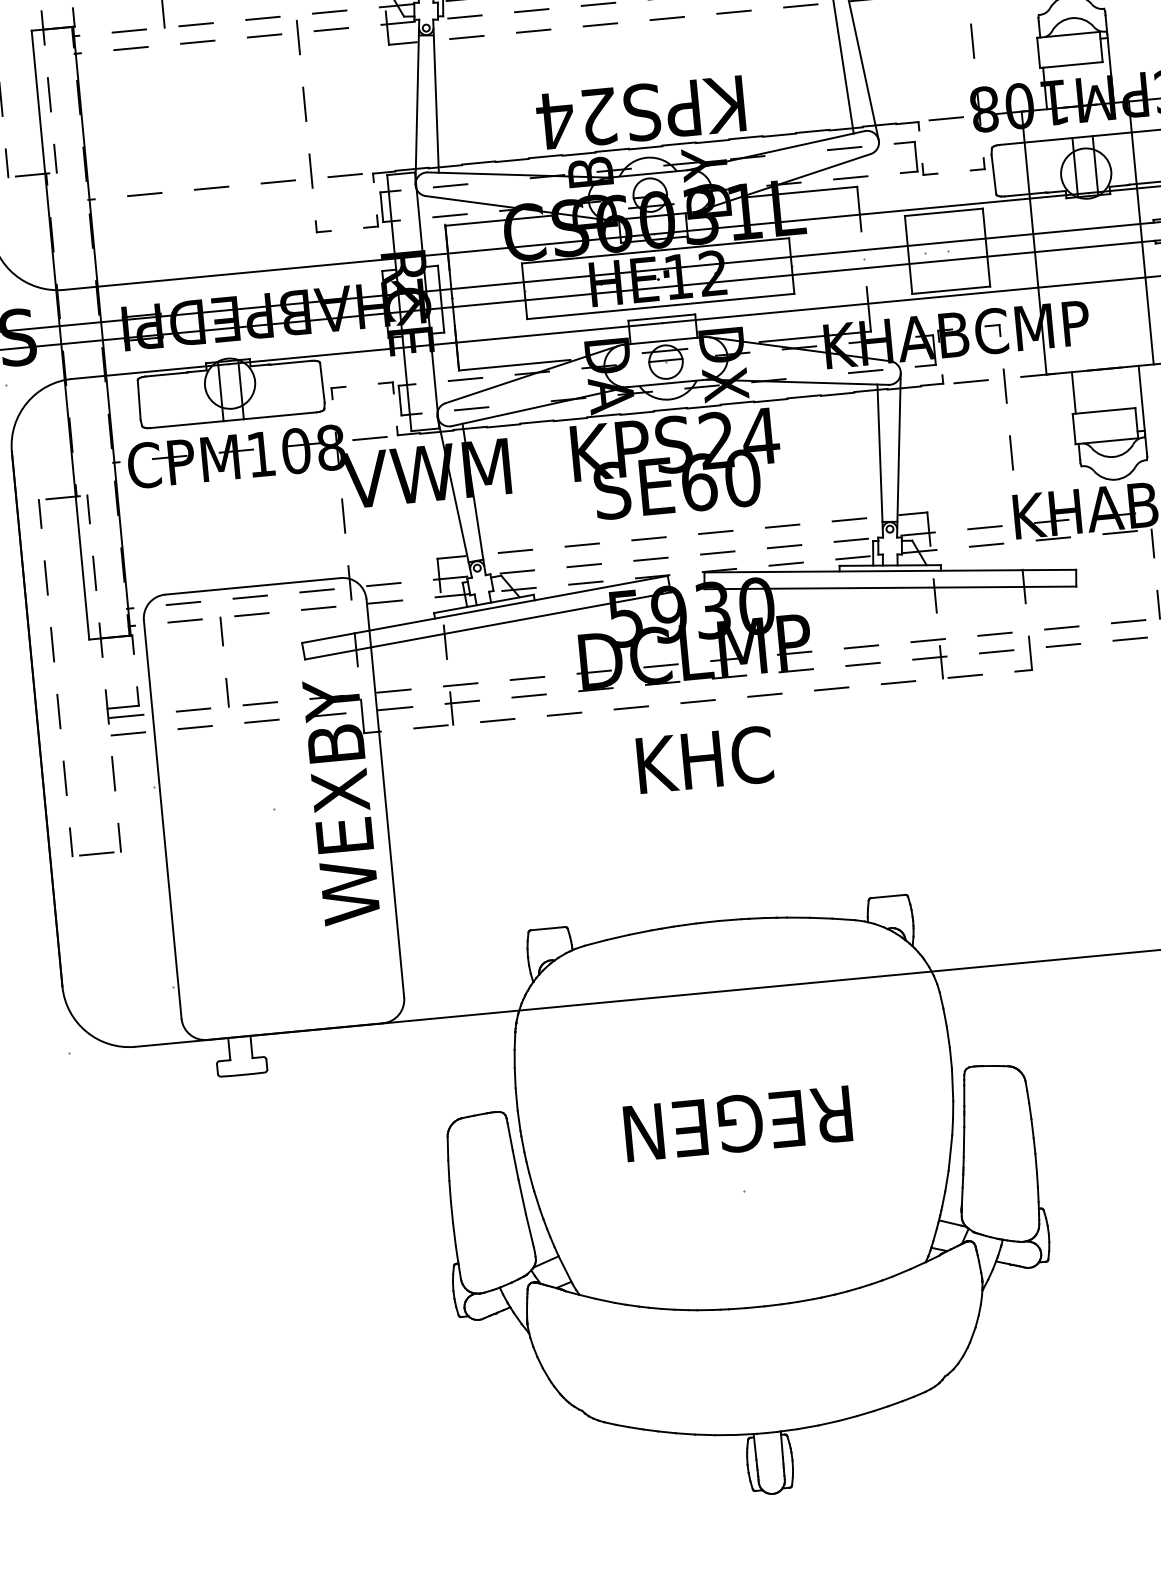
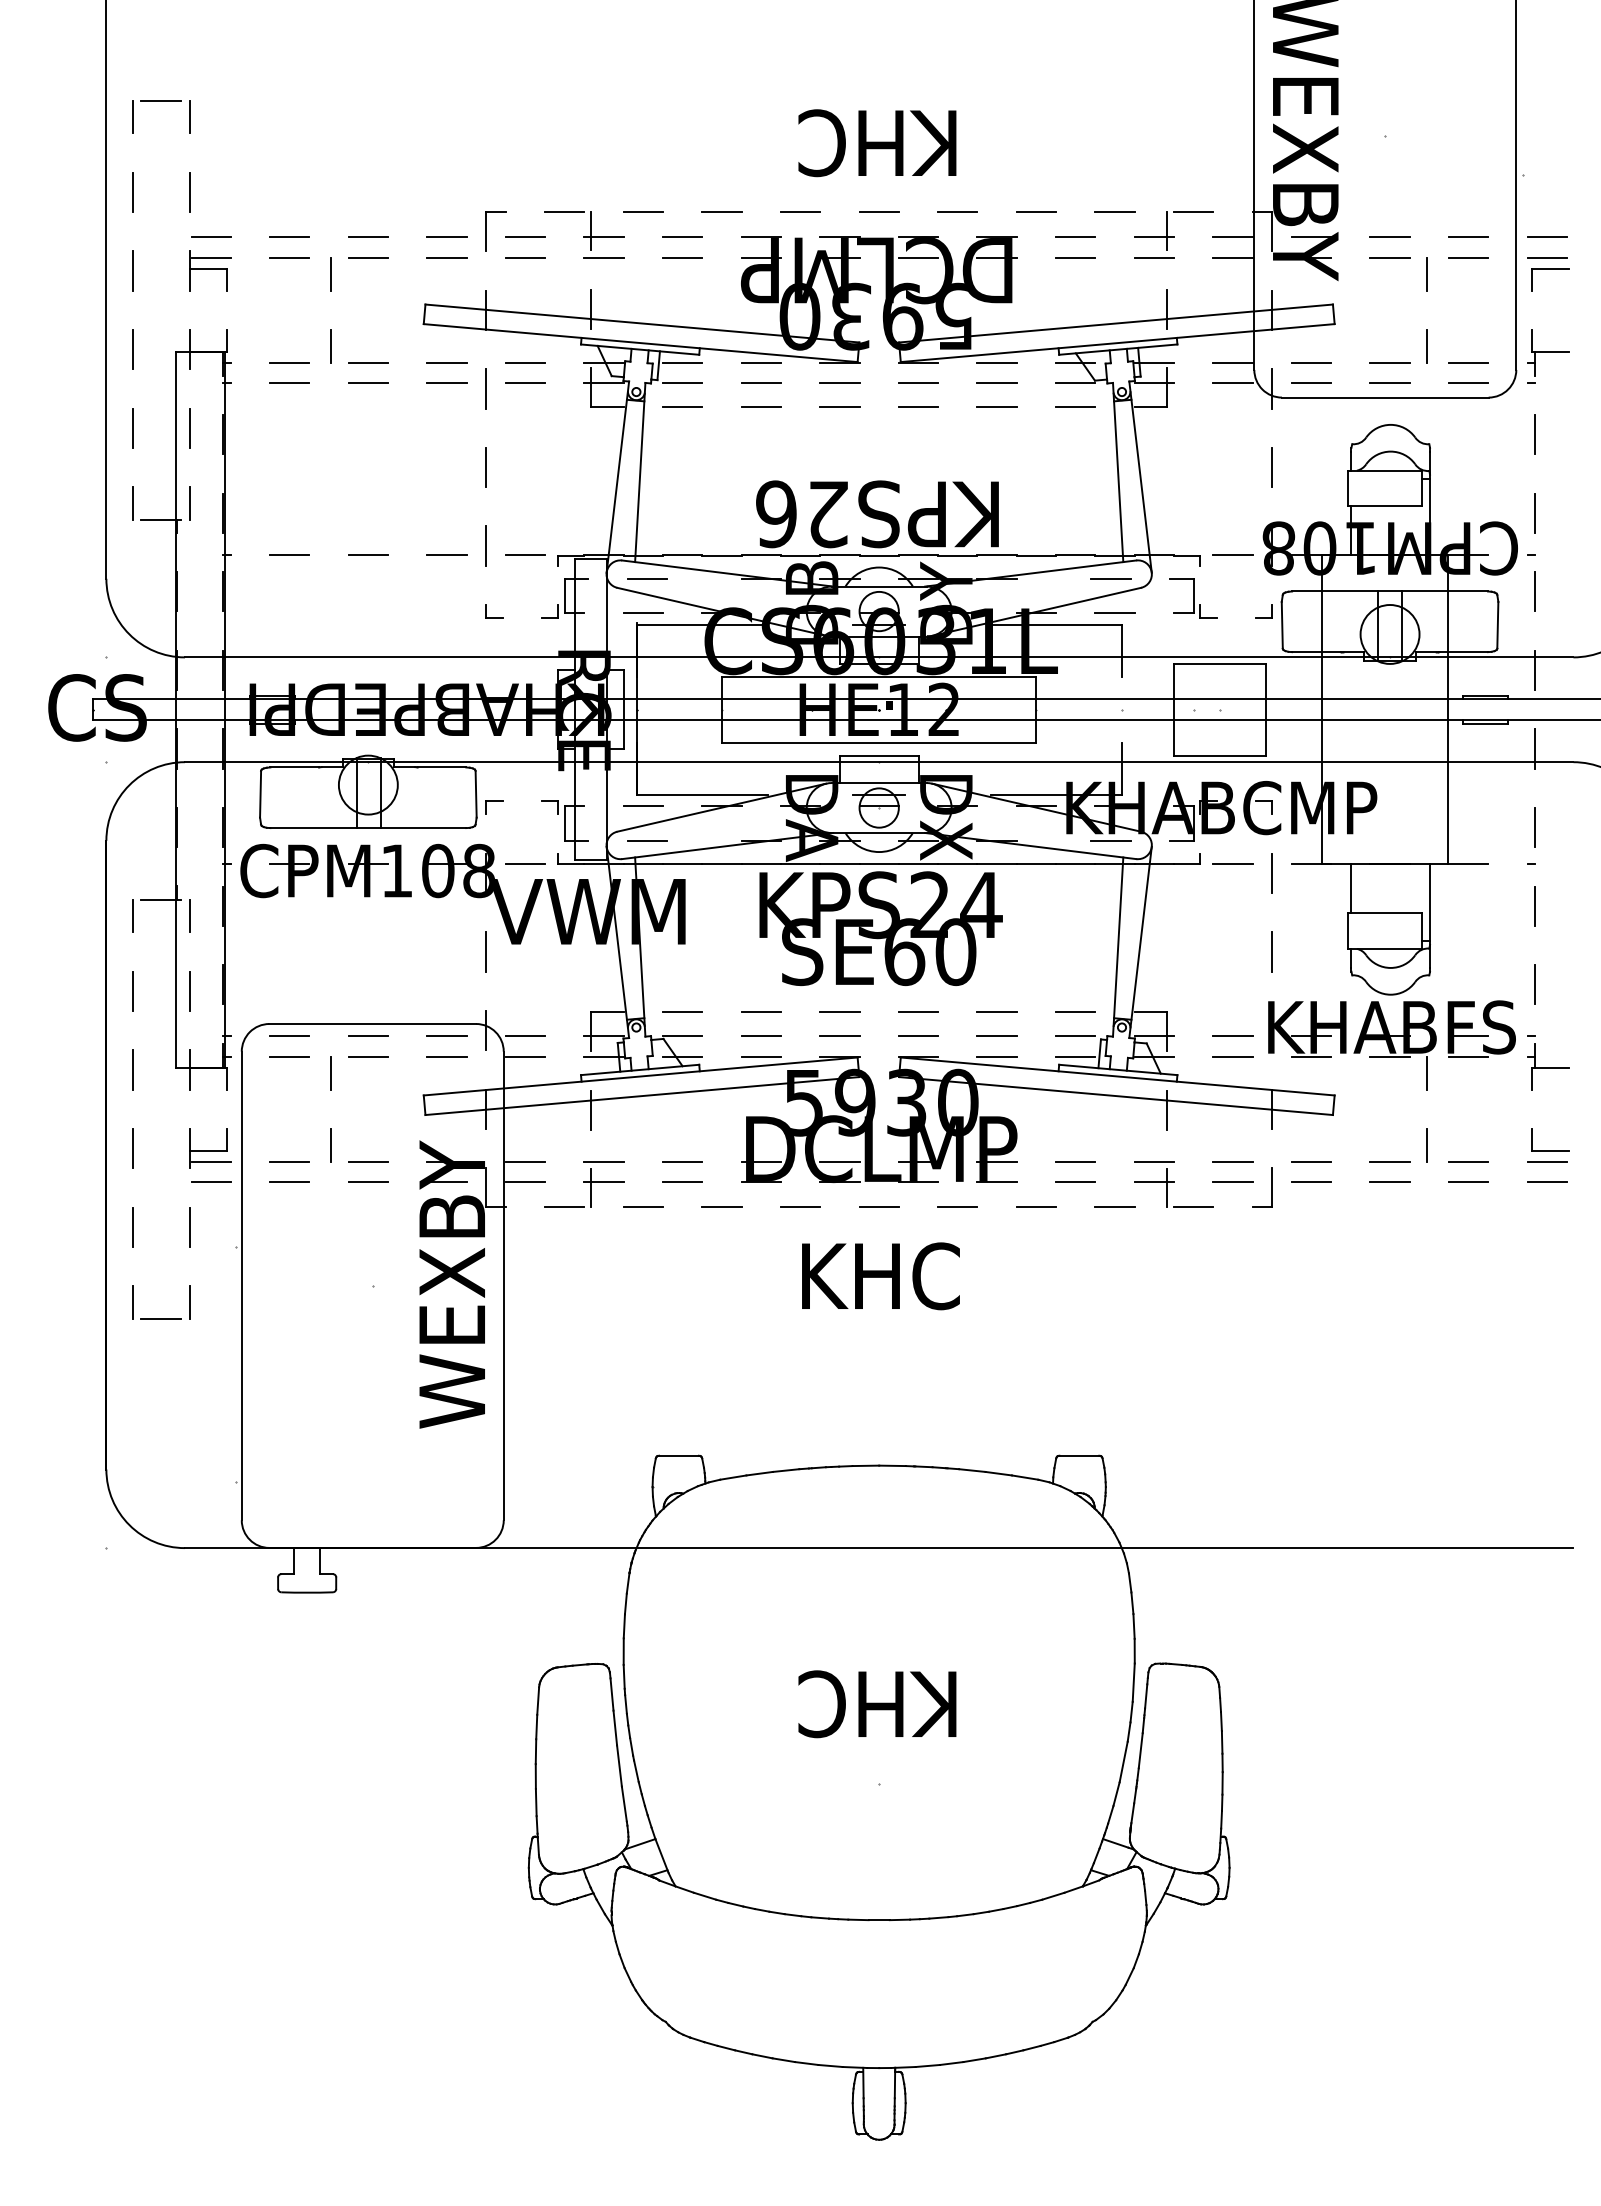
text: (555, 120) -> (776, 514), KPS24 -> KPS26
text: (737, 1124) -> (878, 1704), REGEN -> KHC

